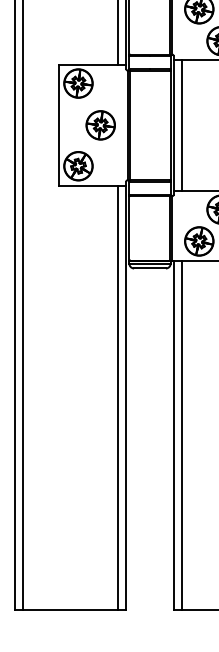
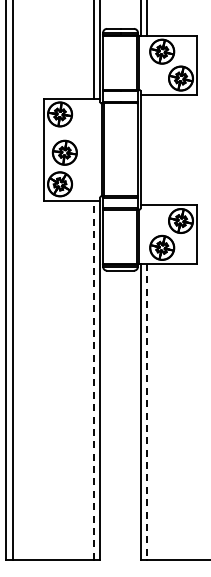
part: (100, 125) -> (64, 152), moved
line: (181, 125) -> (147, 149), removed
line: (118, 397) -> (93, 379), solid -> dashed
line: (181, 434) -> (147, 411), solid -> dashed

